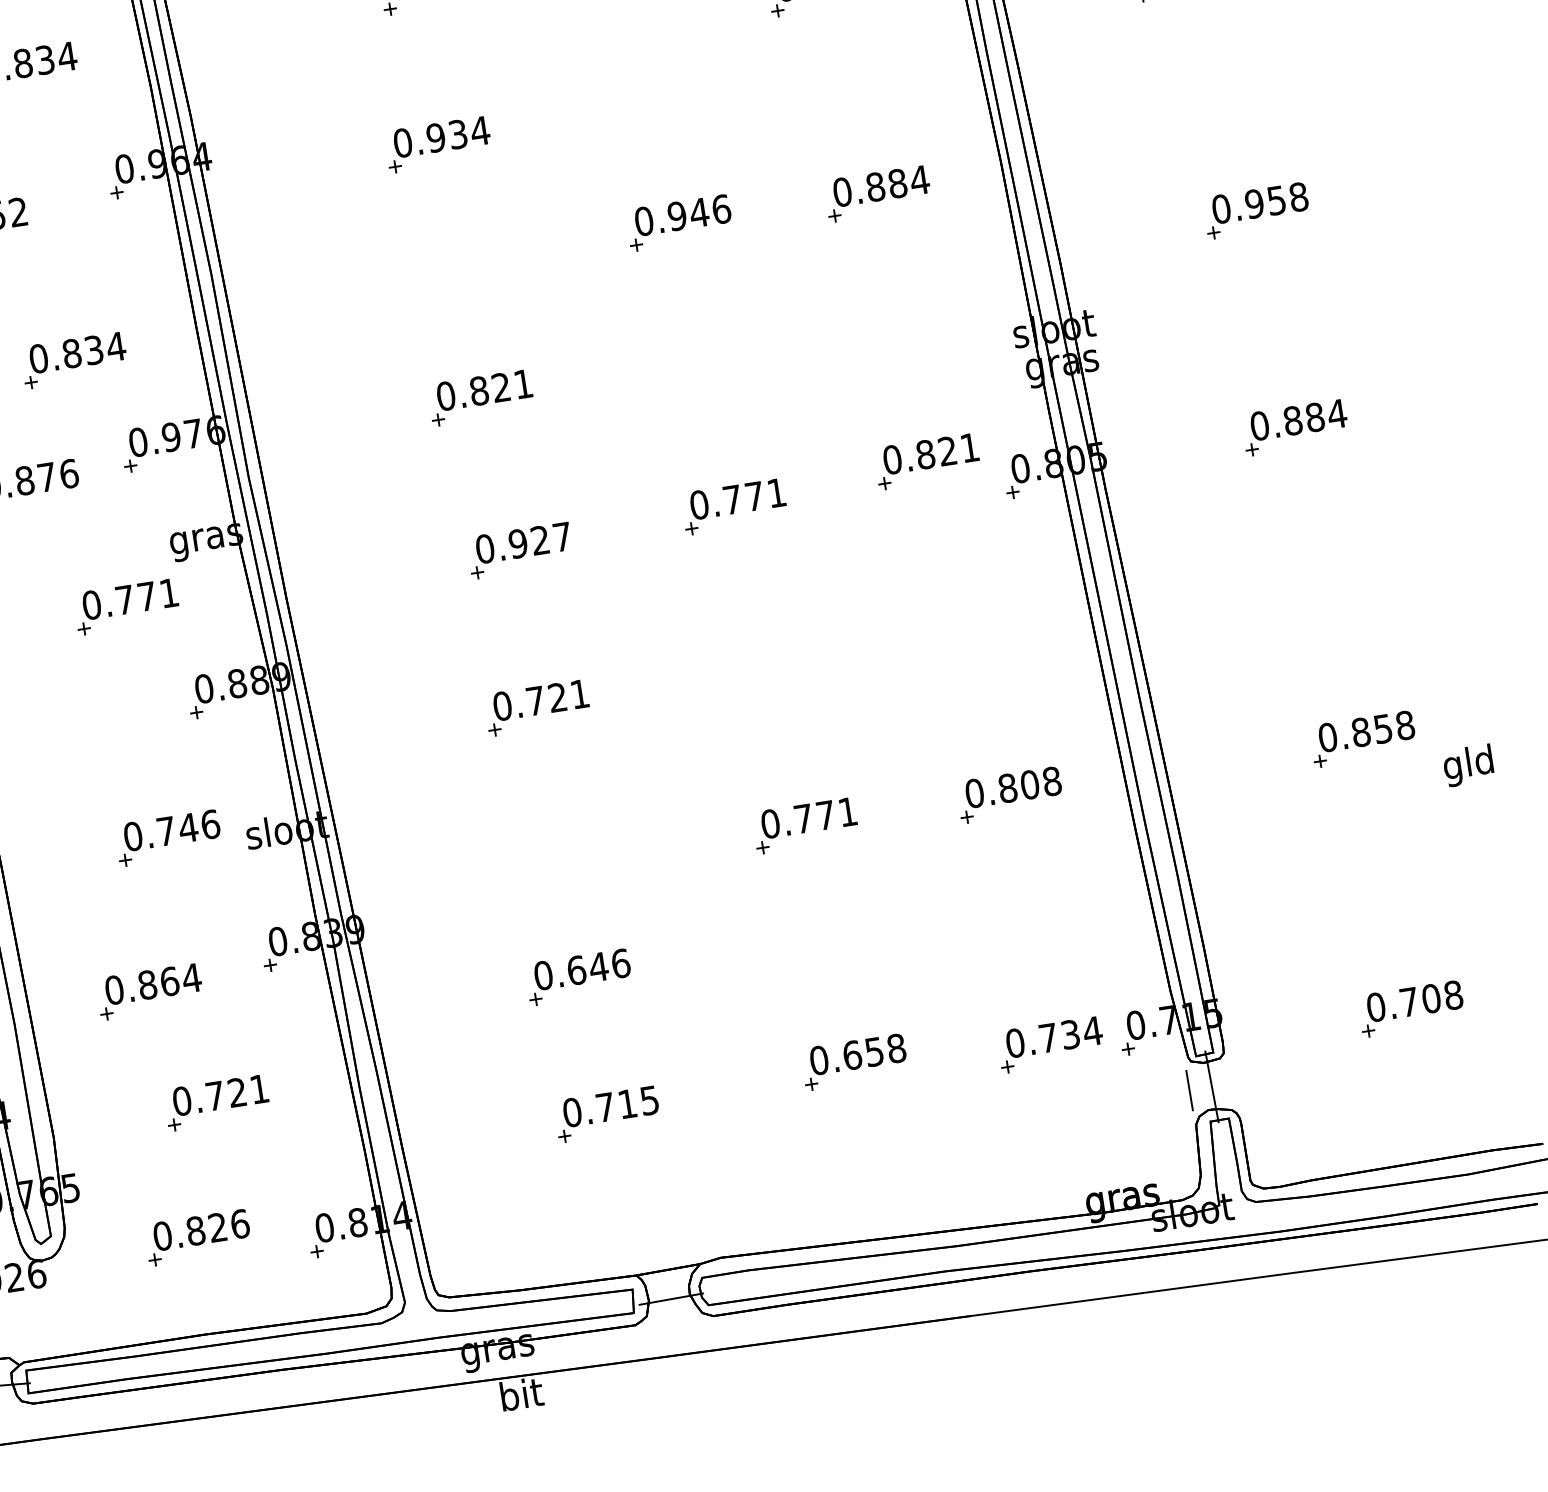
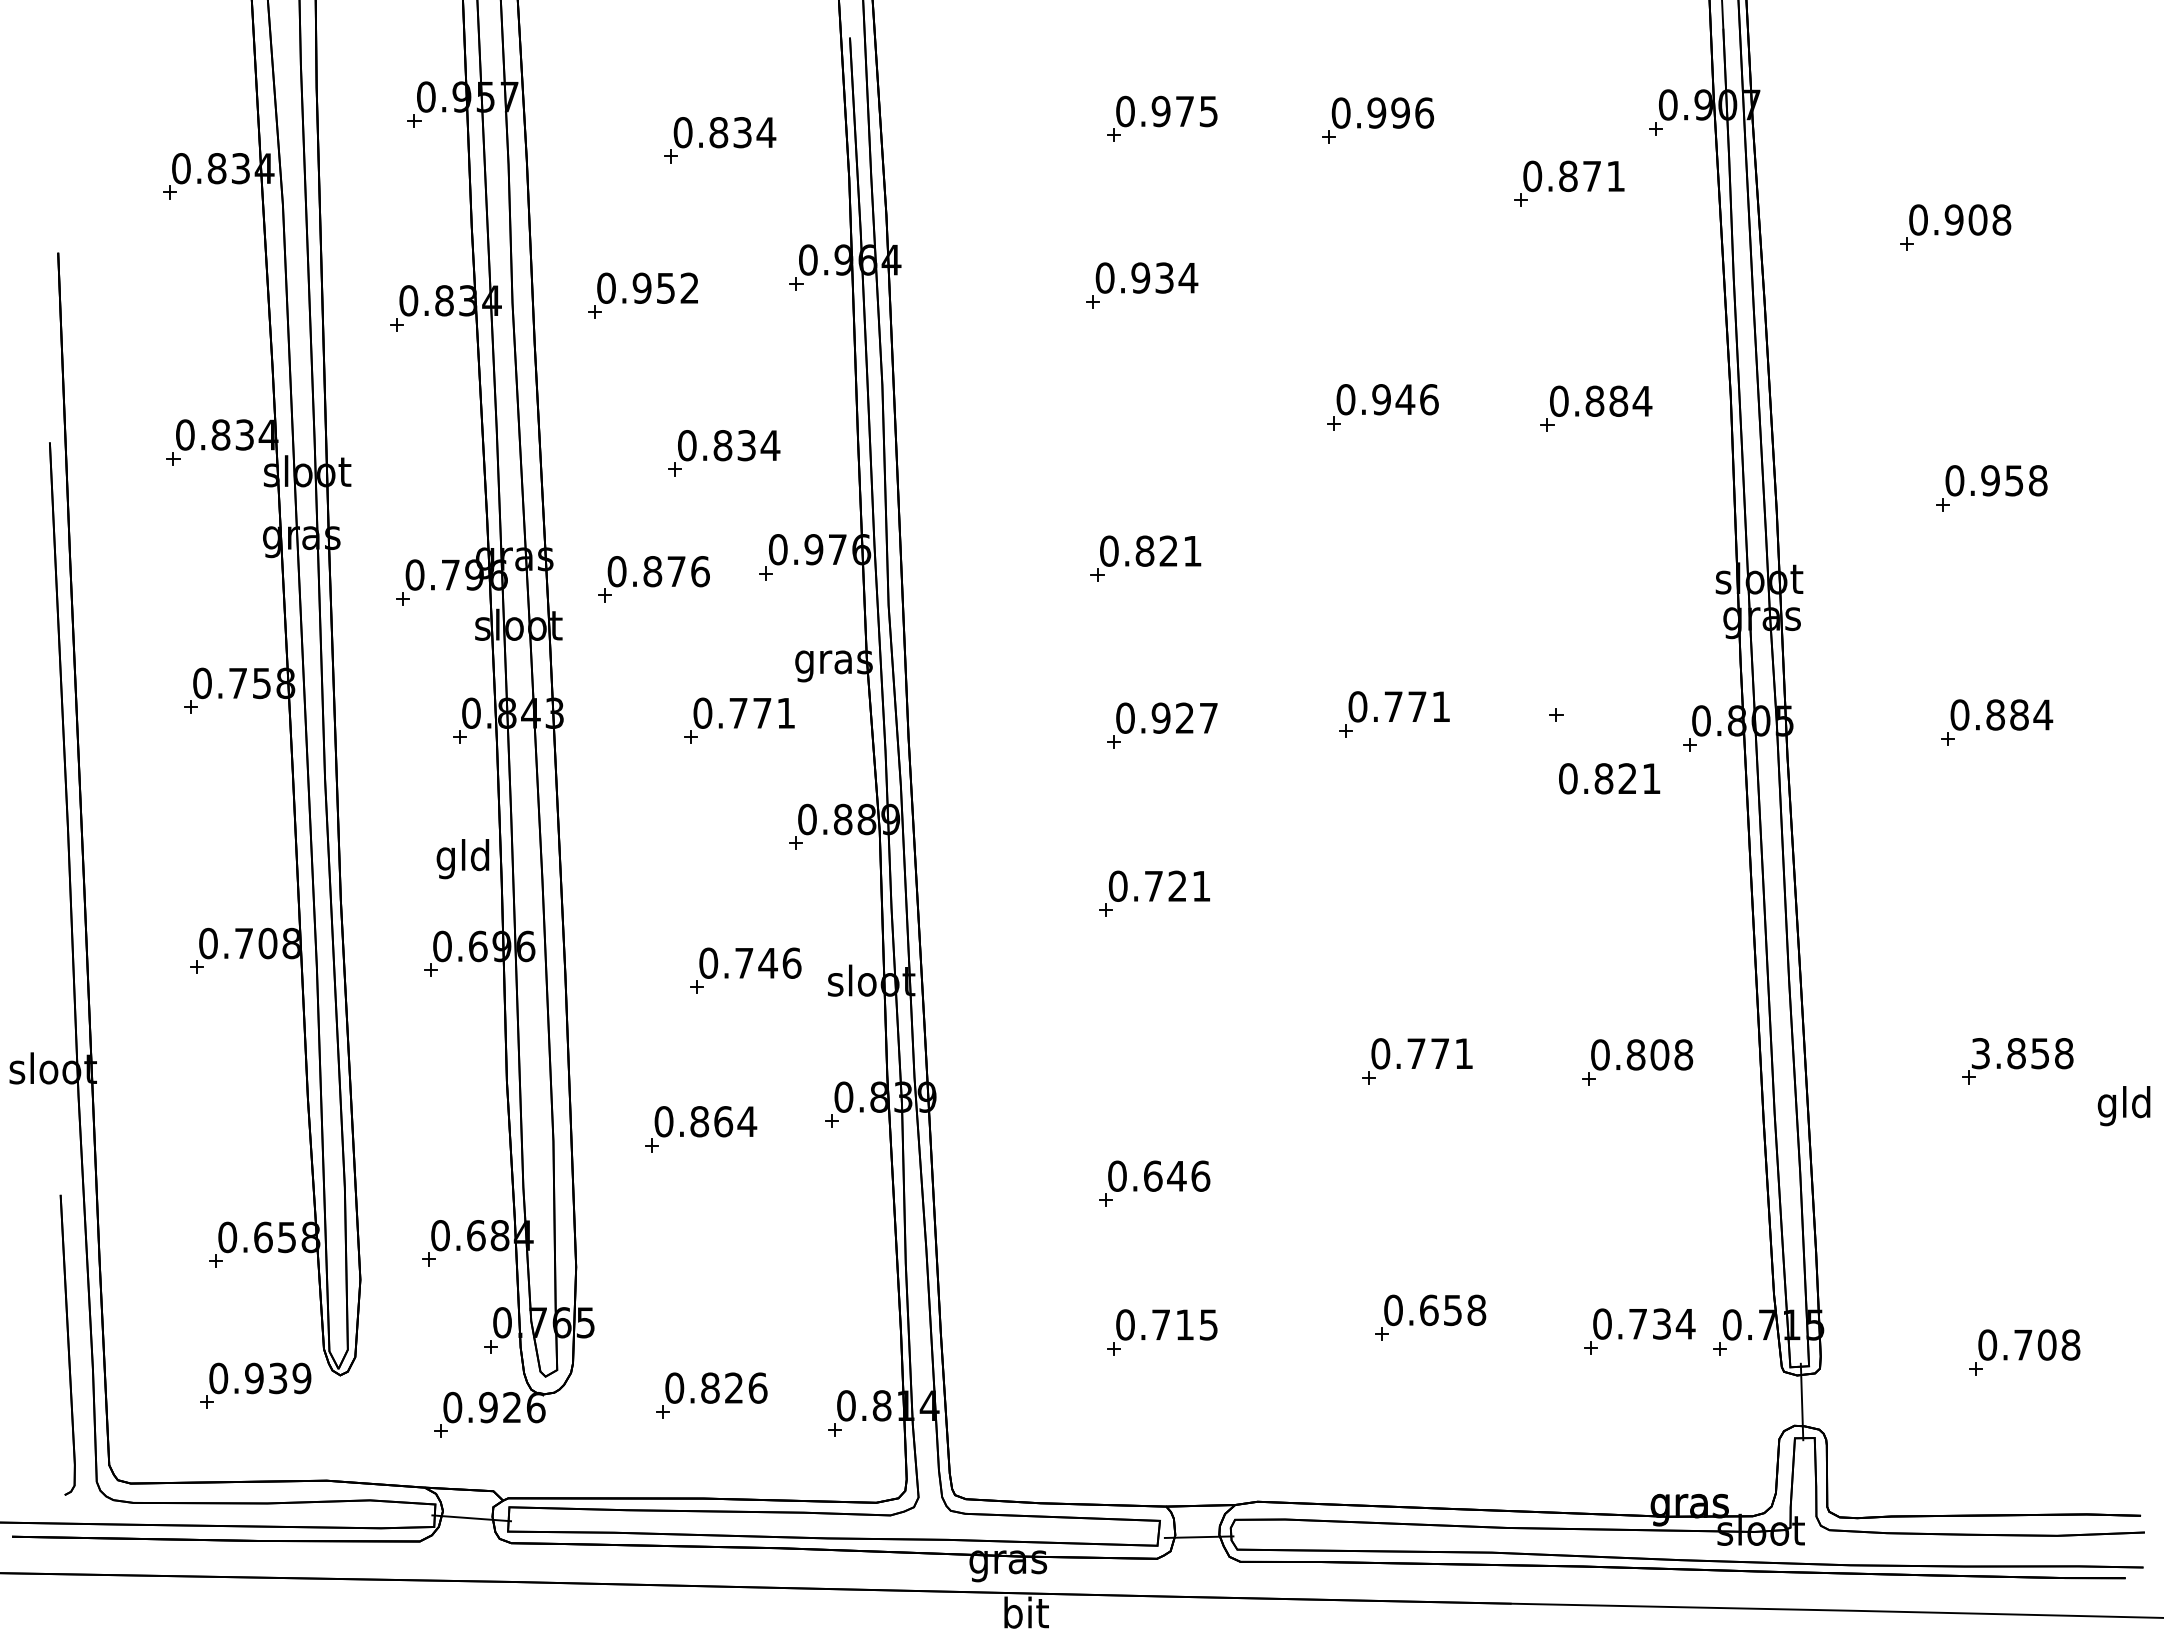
text: (930, 453) -> (1609, 778), moved
text: (1327, 737) -> (1980, 1053), 0.858 -> 3.858
line: (1189, 1090) -> (1777, 1402), removed
part: (216, 1102) -> (753, 1256), removed

